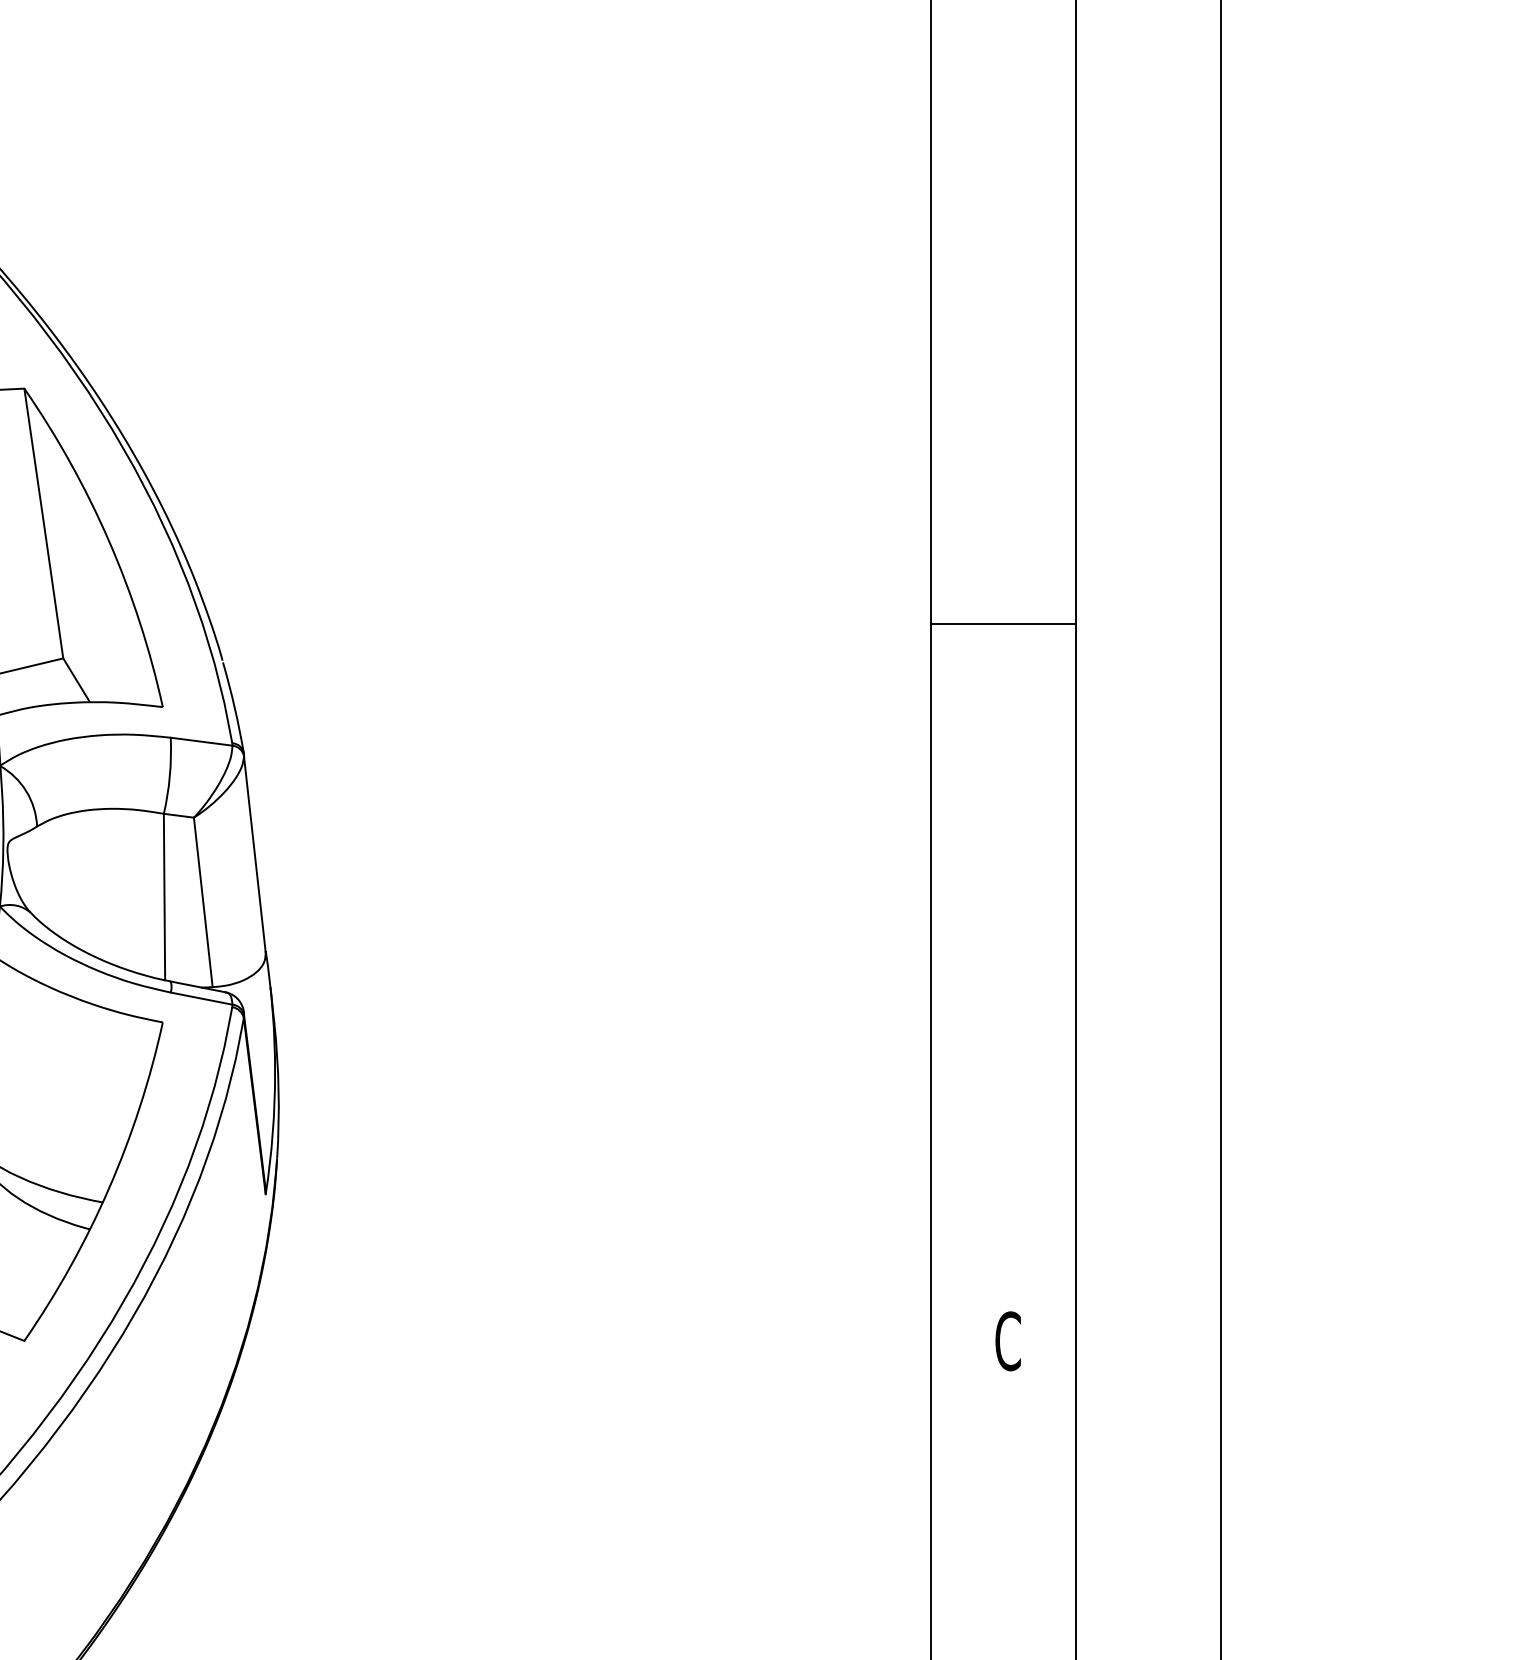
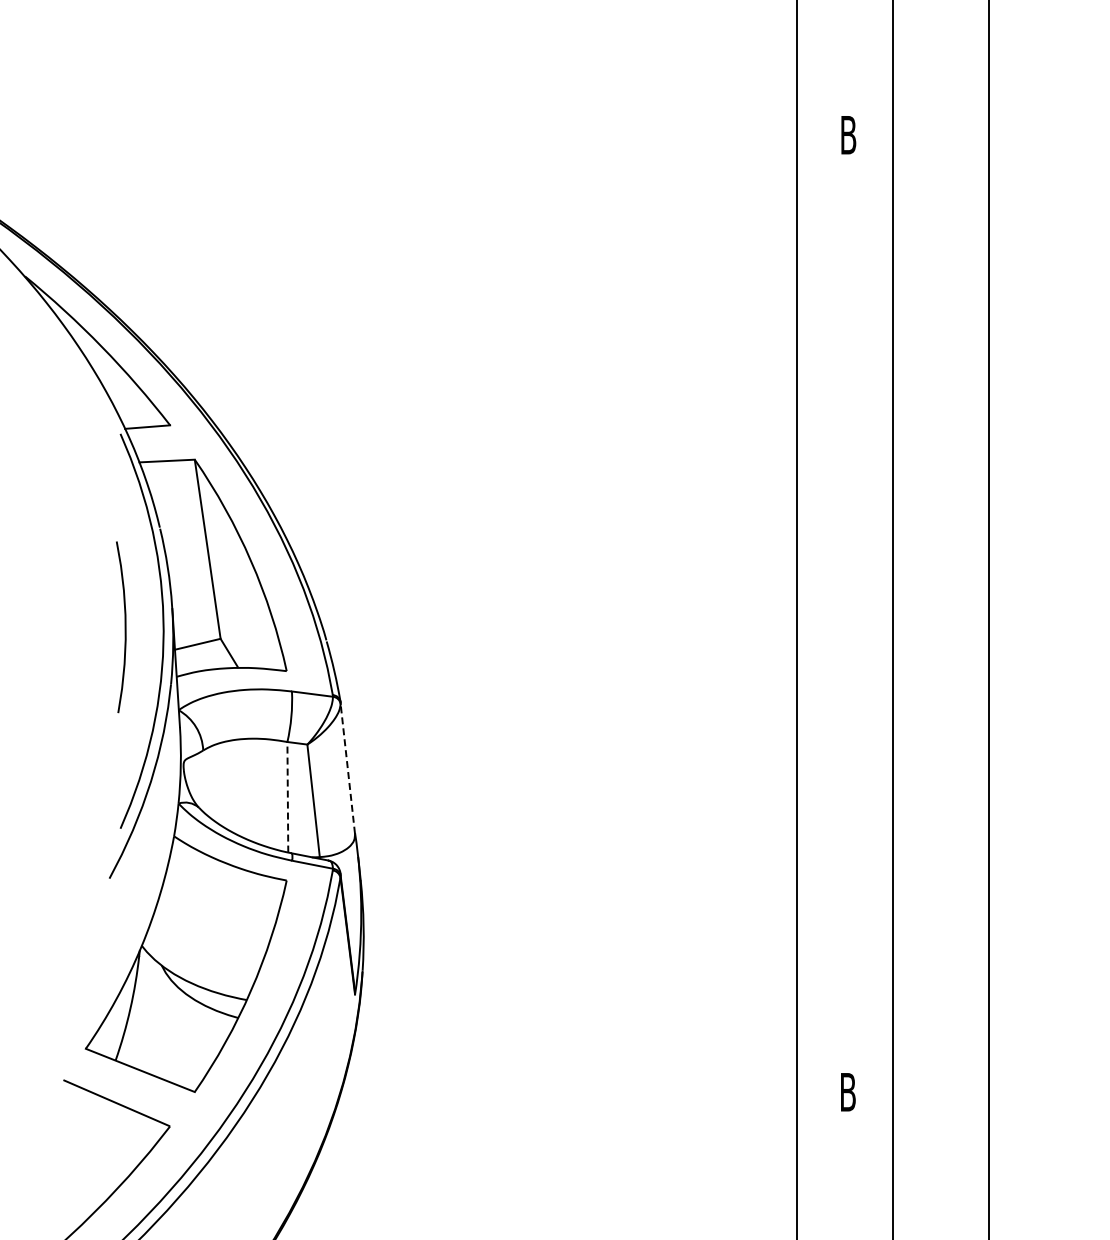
line: (1004, 624) -> (845, 616), removed
line: (254, 853) -> (347, 768), solid -> dashed
line: (163, 895) -> (287, 796), solid -> dashed
text: (1007, 1341) -> (847, 1092), C -> B

